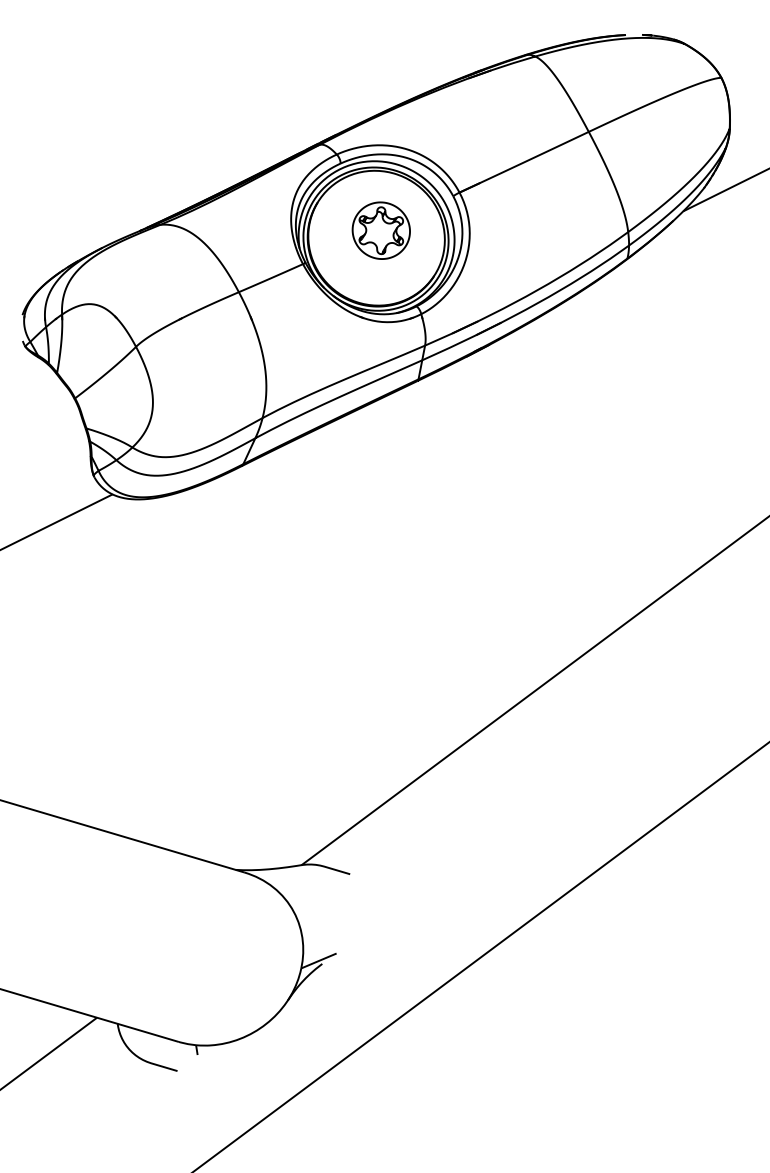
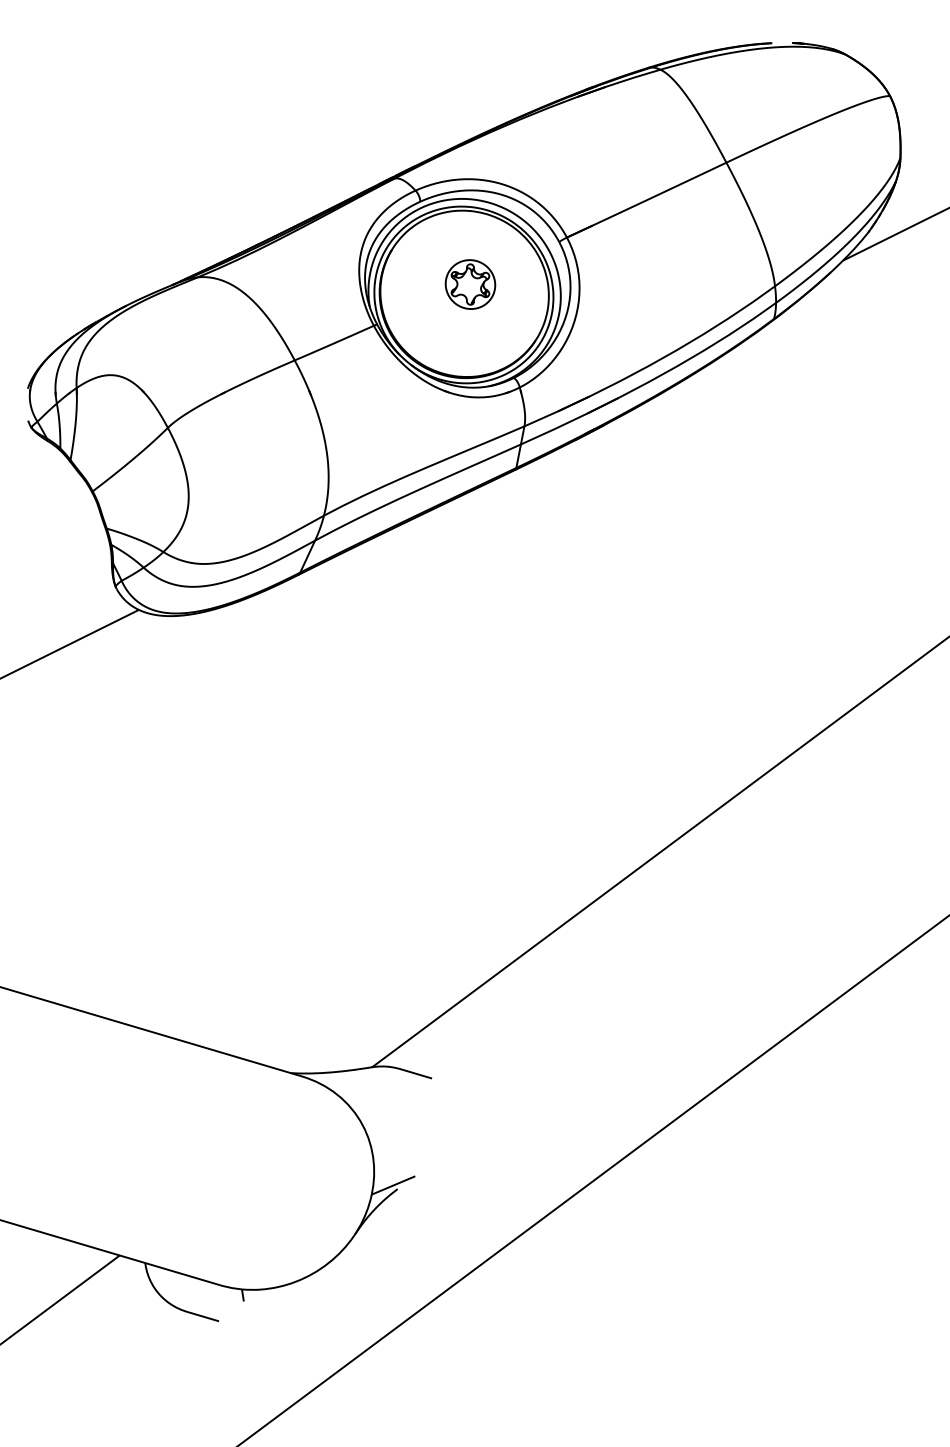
part: (381, 230) -> (470, 284), size x0.7

